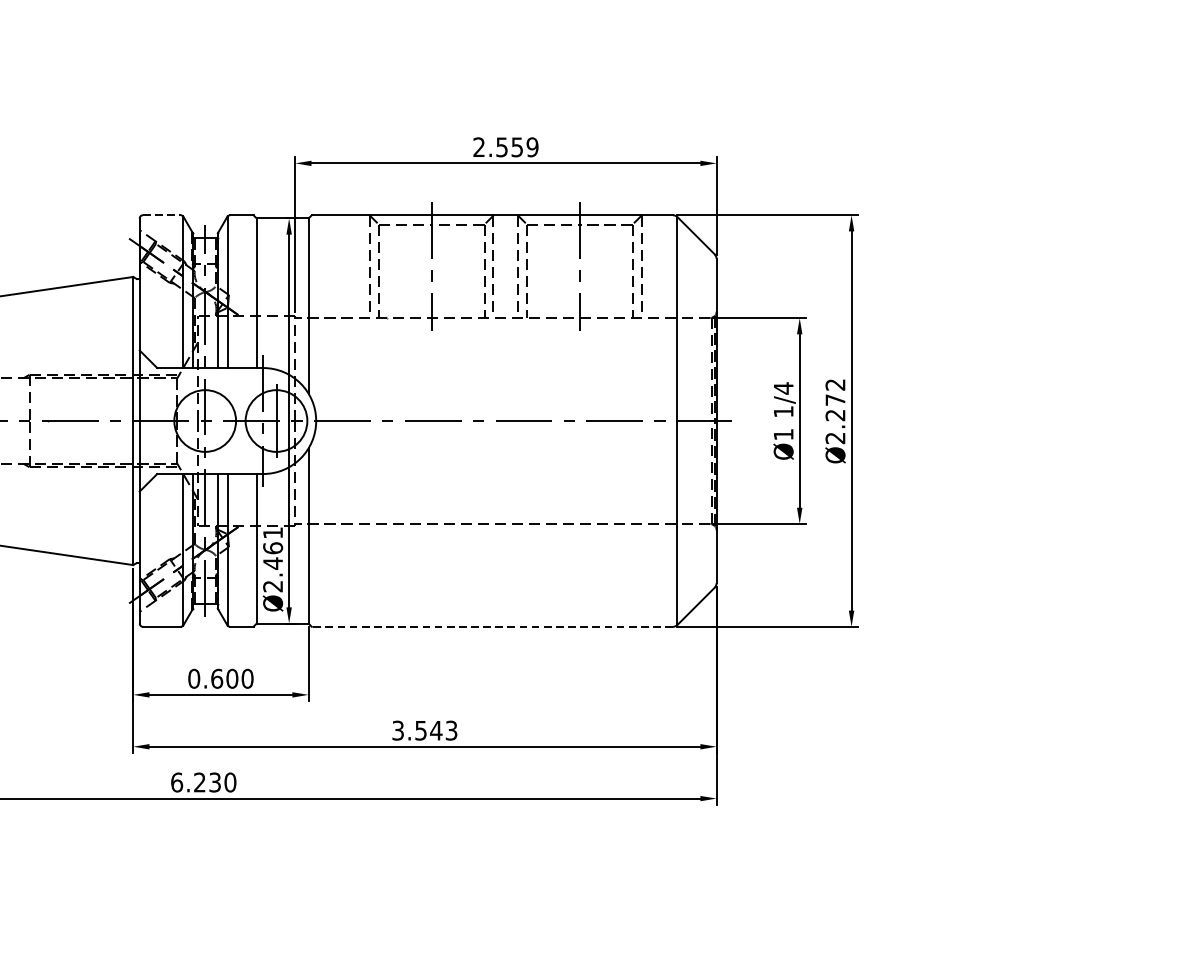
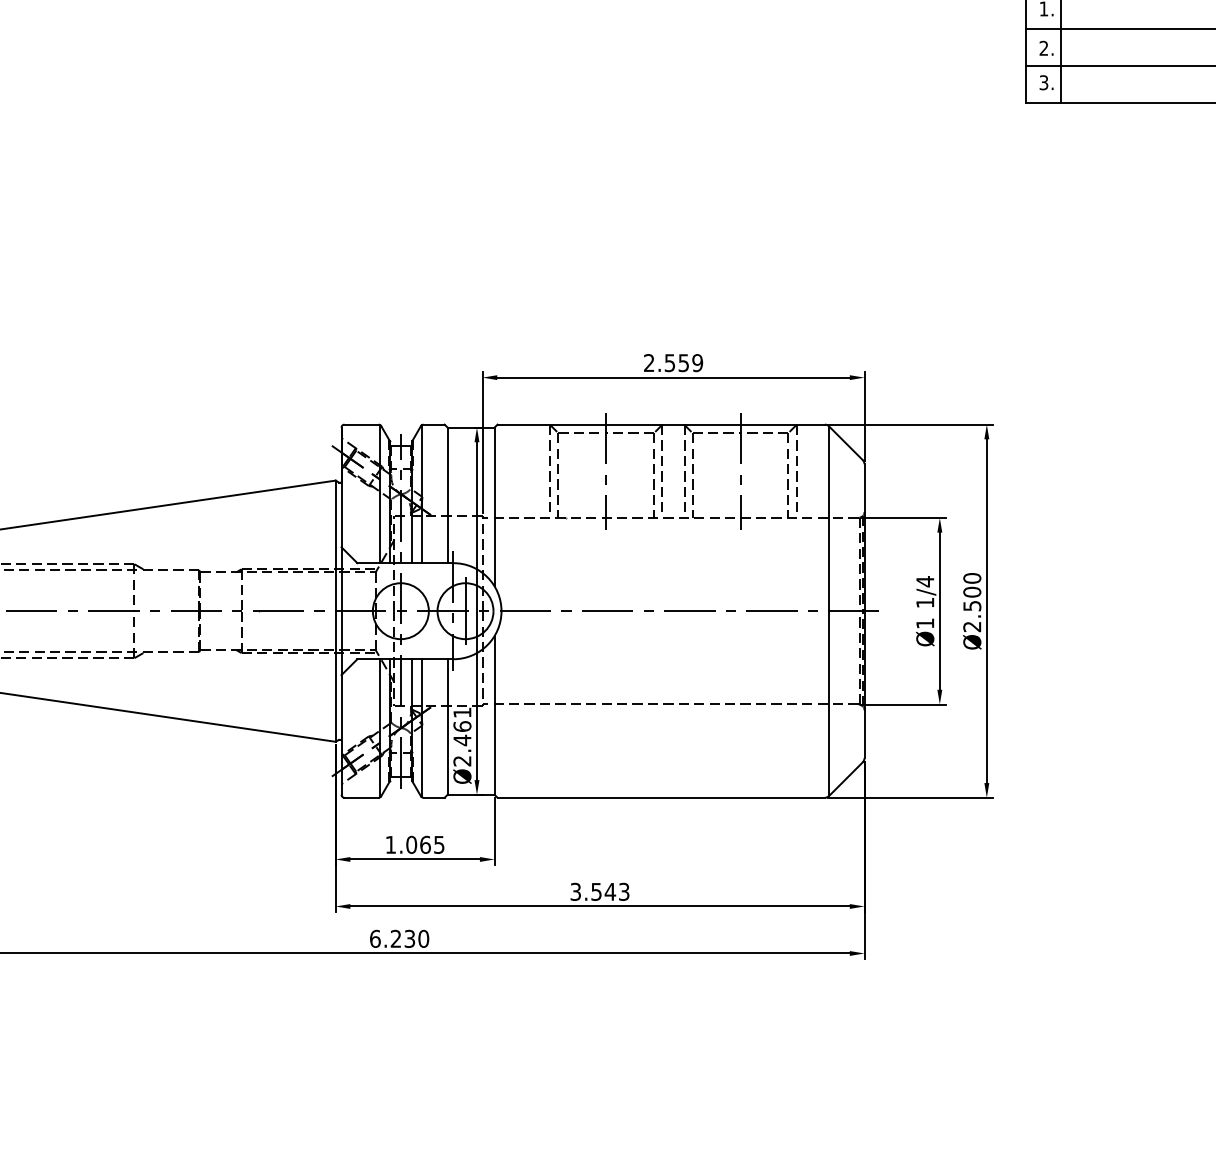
line: (162, 215) -> (362, 424), dashed -> solid
text: (835, 400) -> (972, 592), Ø2.272 -> Ø2.500
line: (492, 626) -> (661, 797), dashed -> solid
text: (220, 678) -> (414, 844), 0.600 -> 1.065

